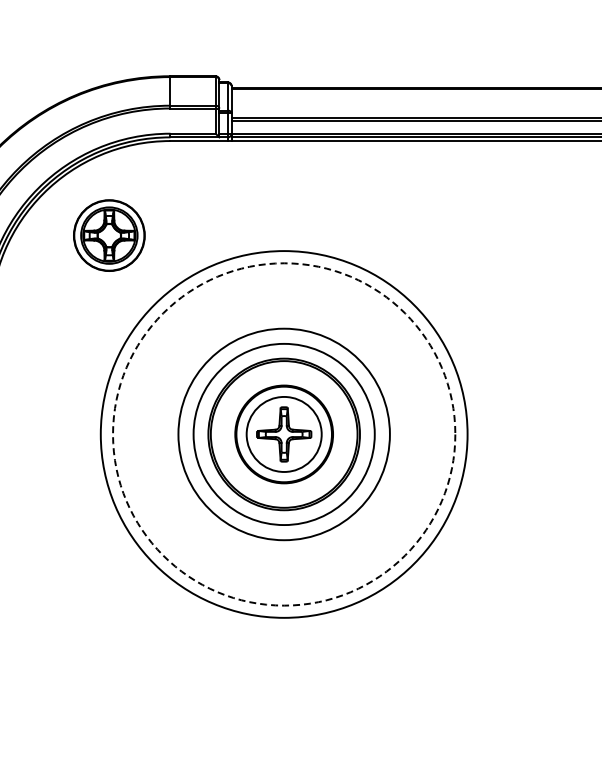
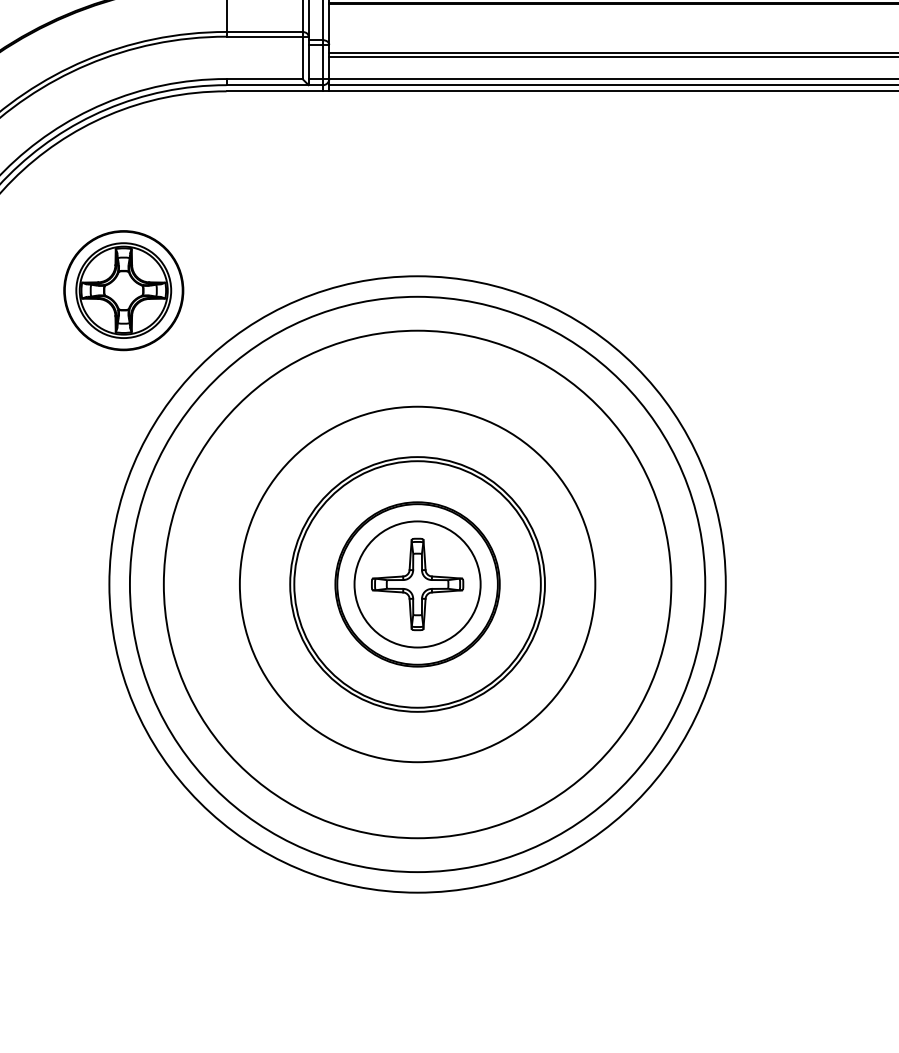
part: (109, 235) -> (124, 290), moved
circle: (284, 434) -> (418, 584), dashed -> solid
circle: (284, 434) -> (418, 584), size x1.67

